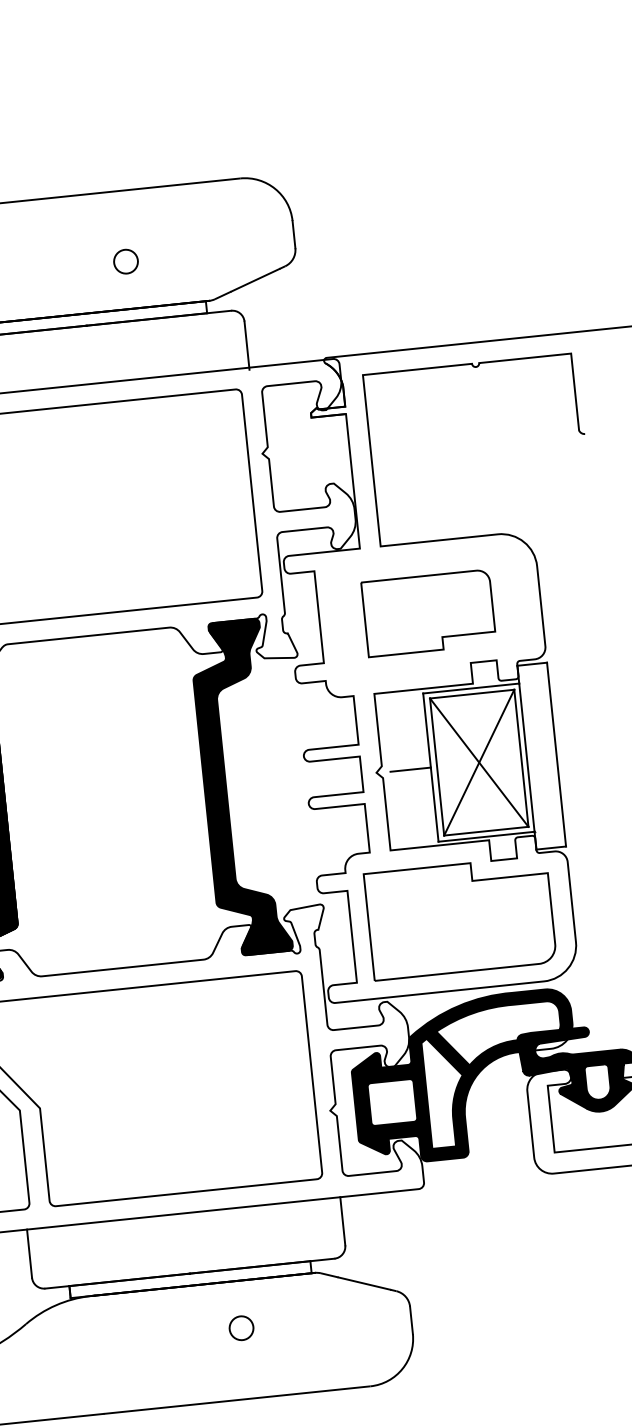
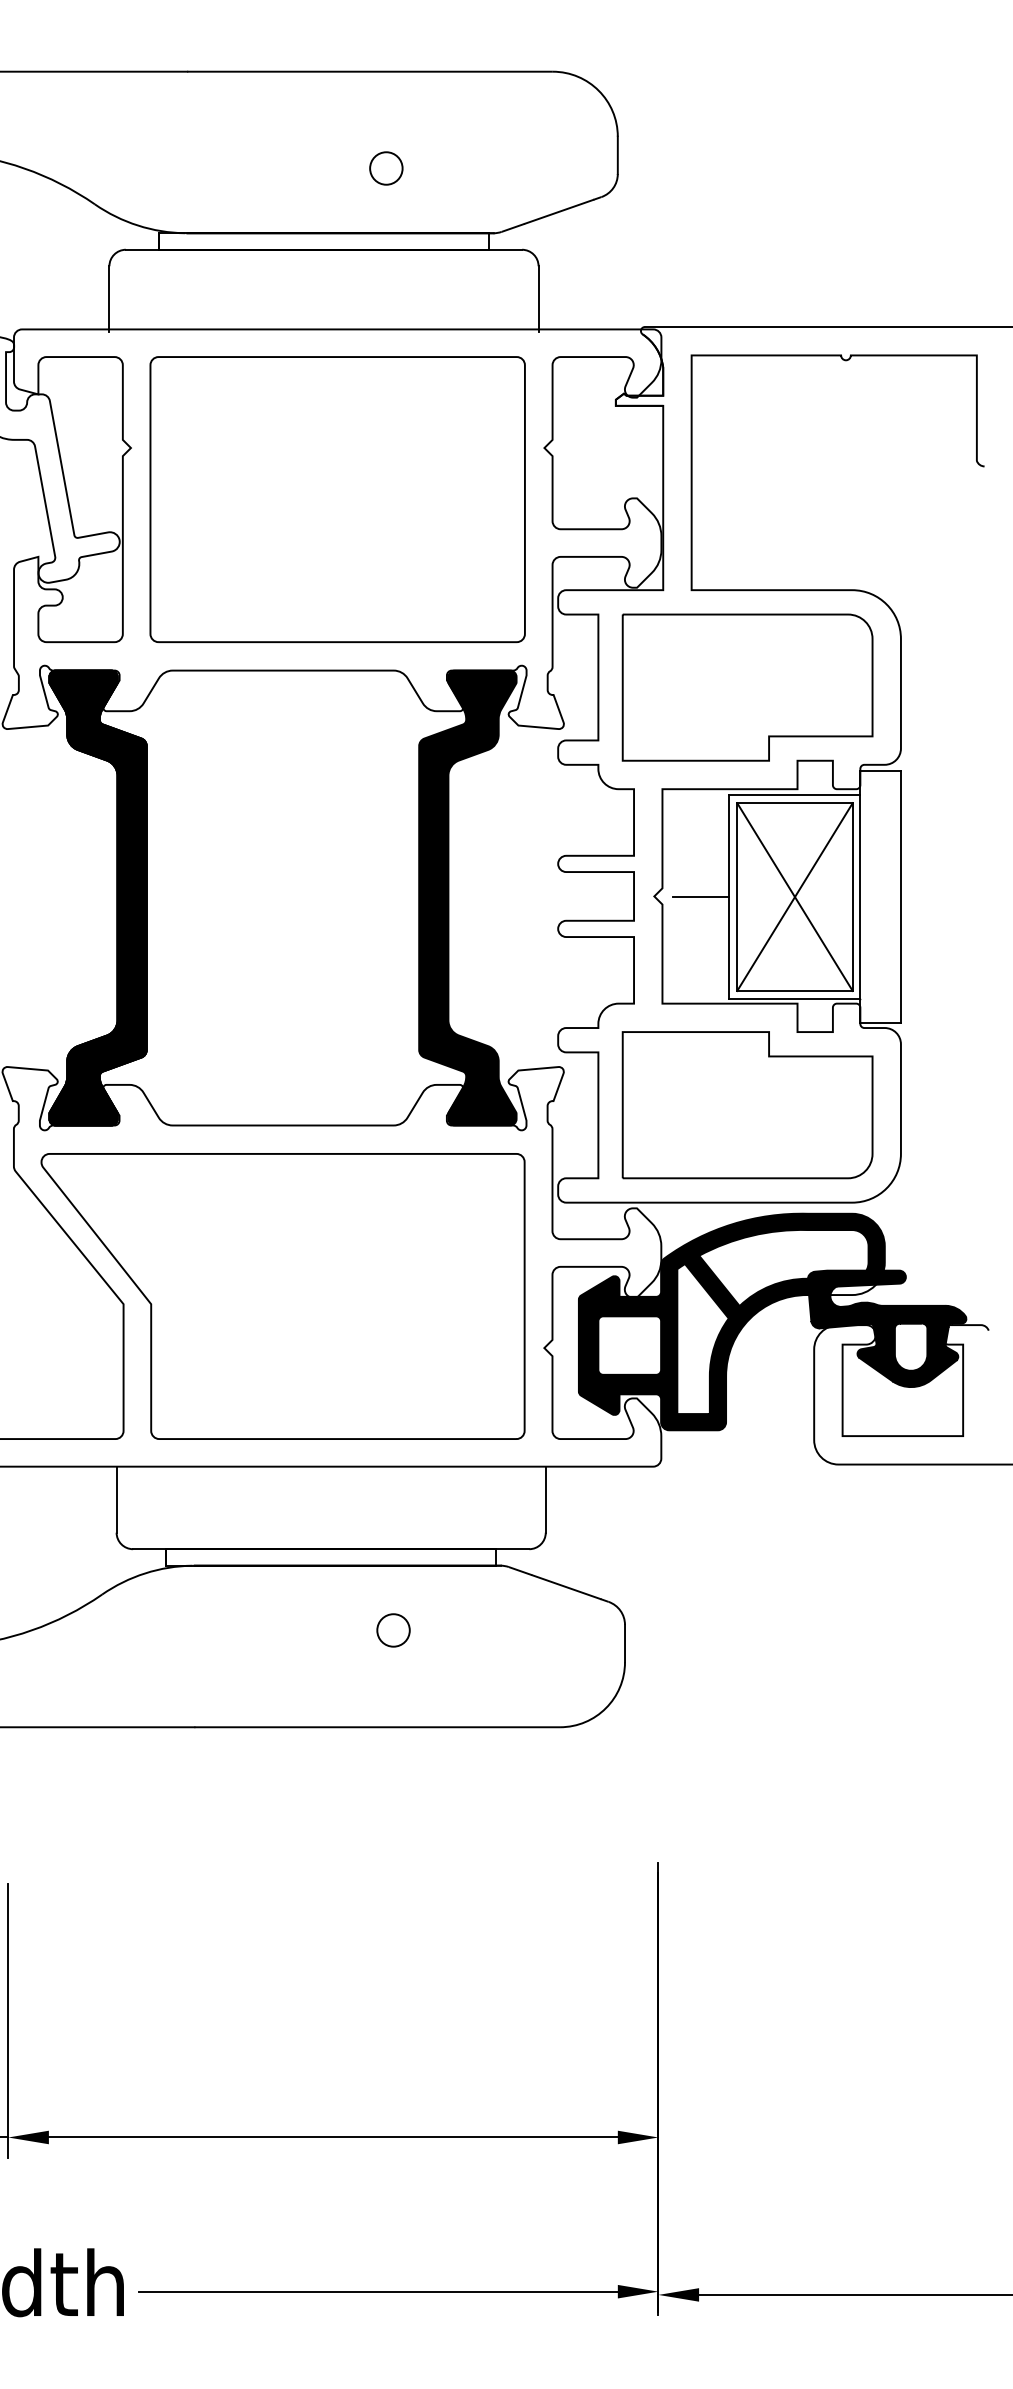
part: (428, 613) -> (747, 687), size x1.43

